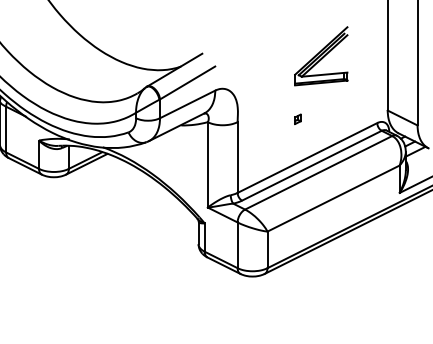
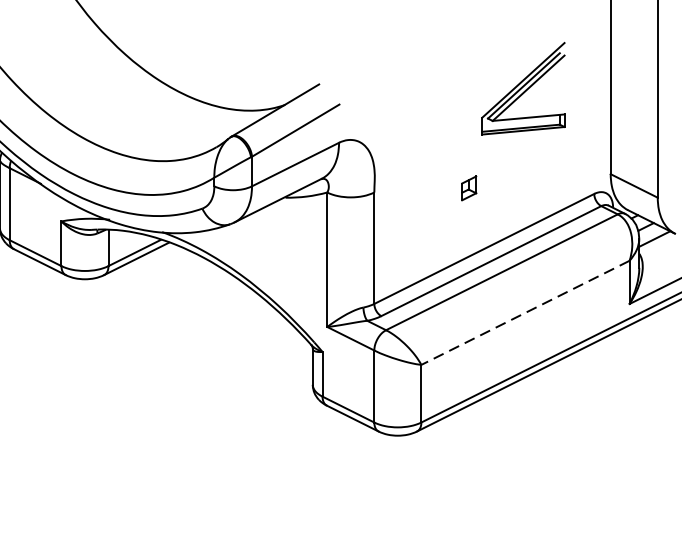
part: (321, 56) -> (523, 89), moved
part: (297, 118) -> (468, 186), size x1.6
line: (333, 198) -> (525, 312), solid -> dashed

